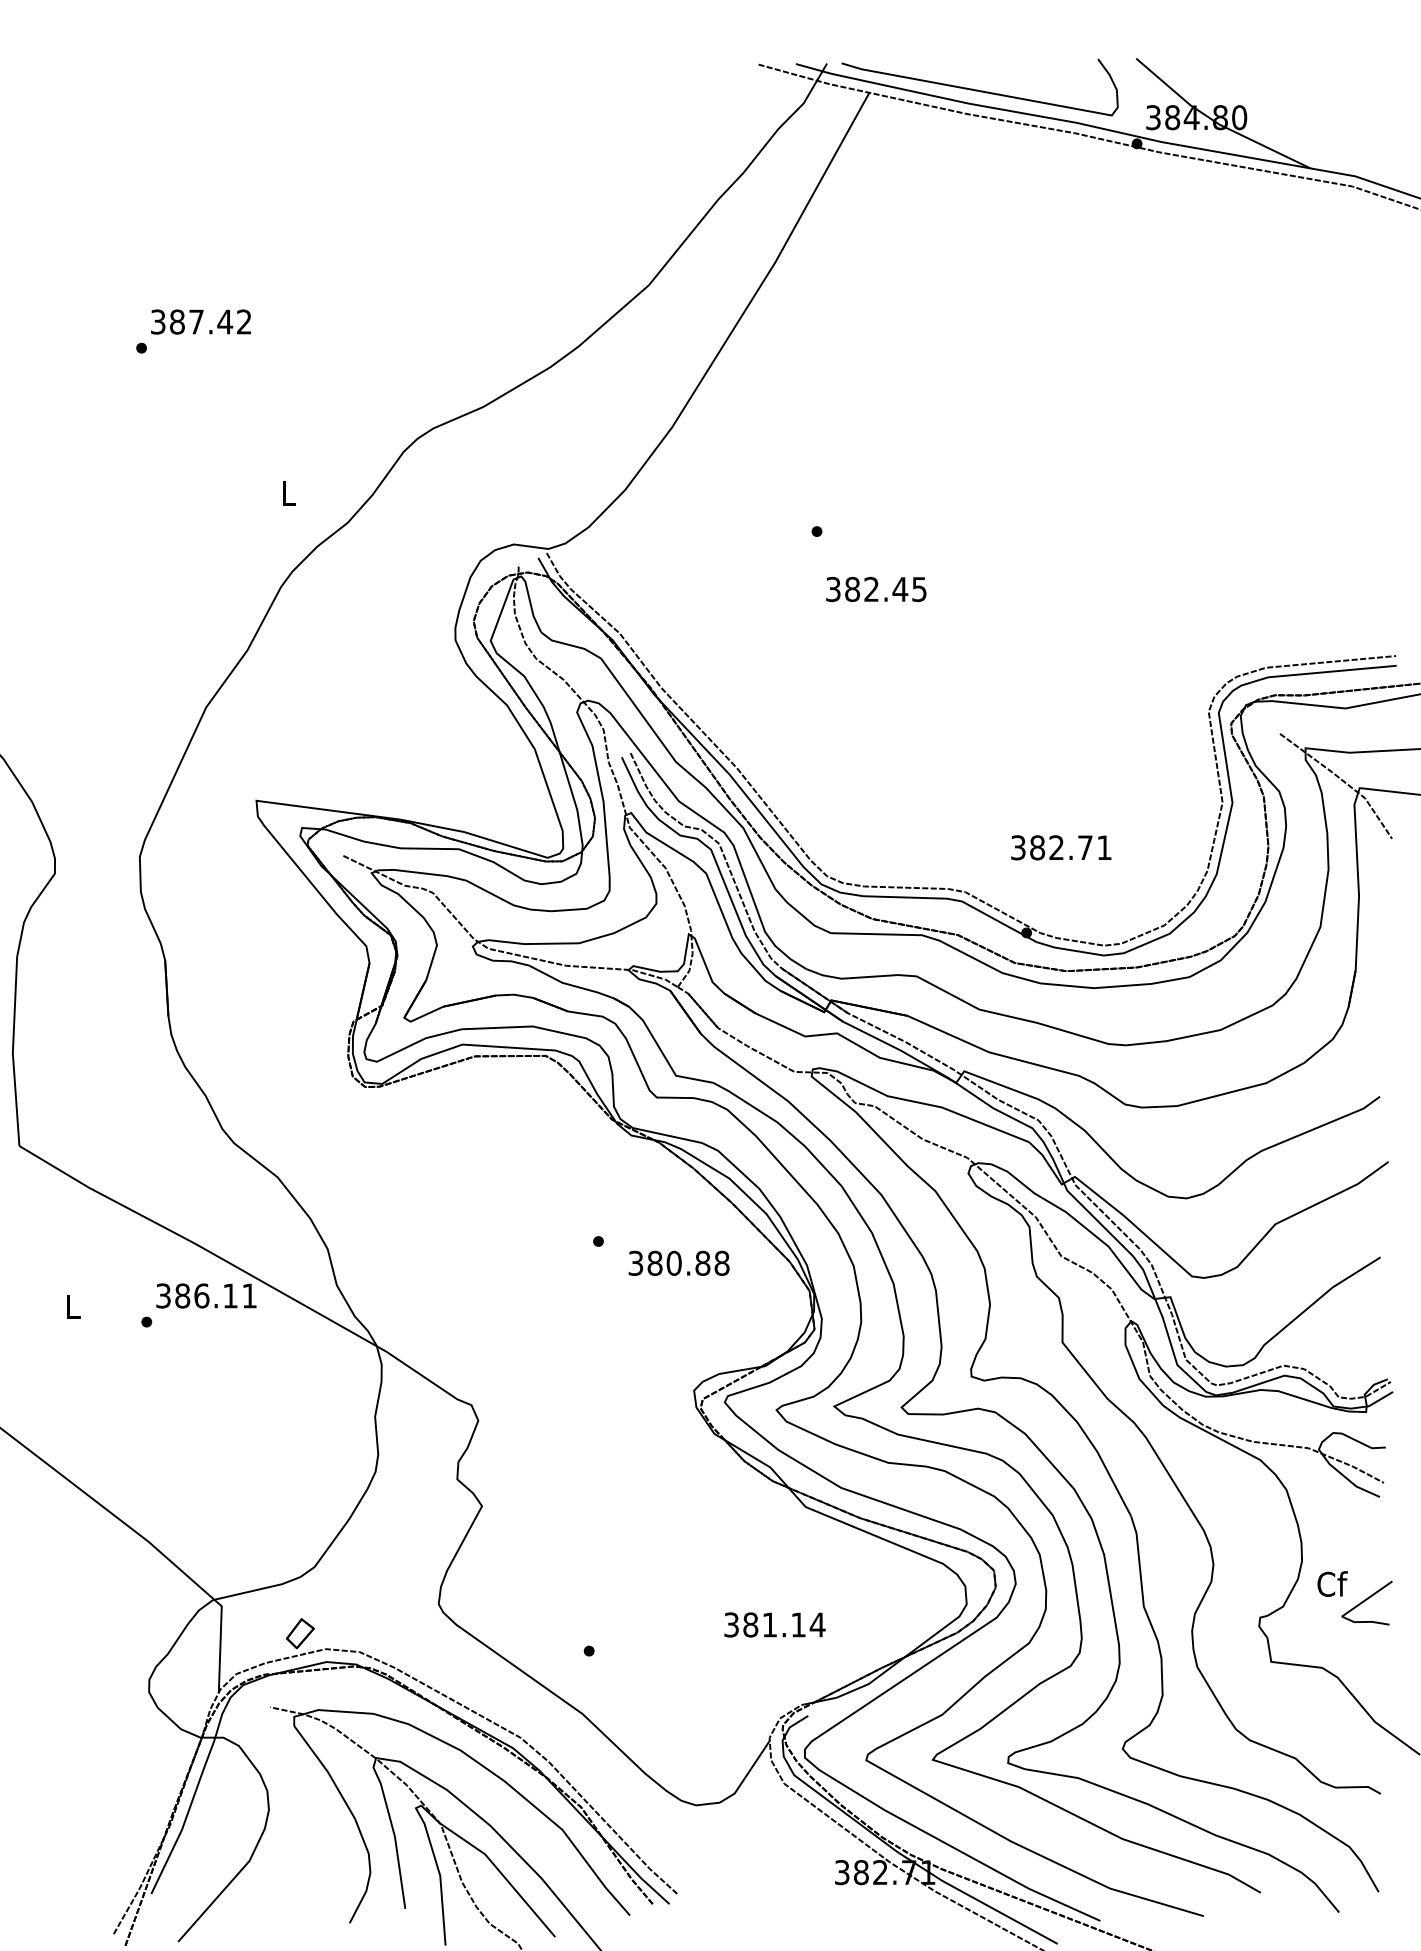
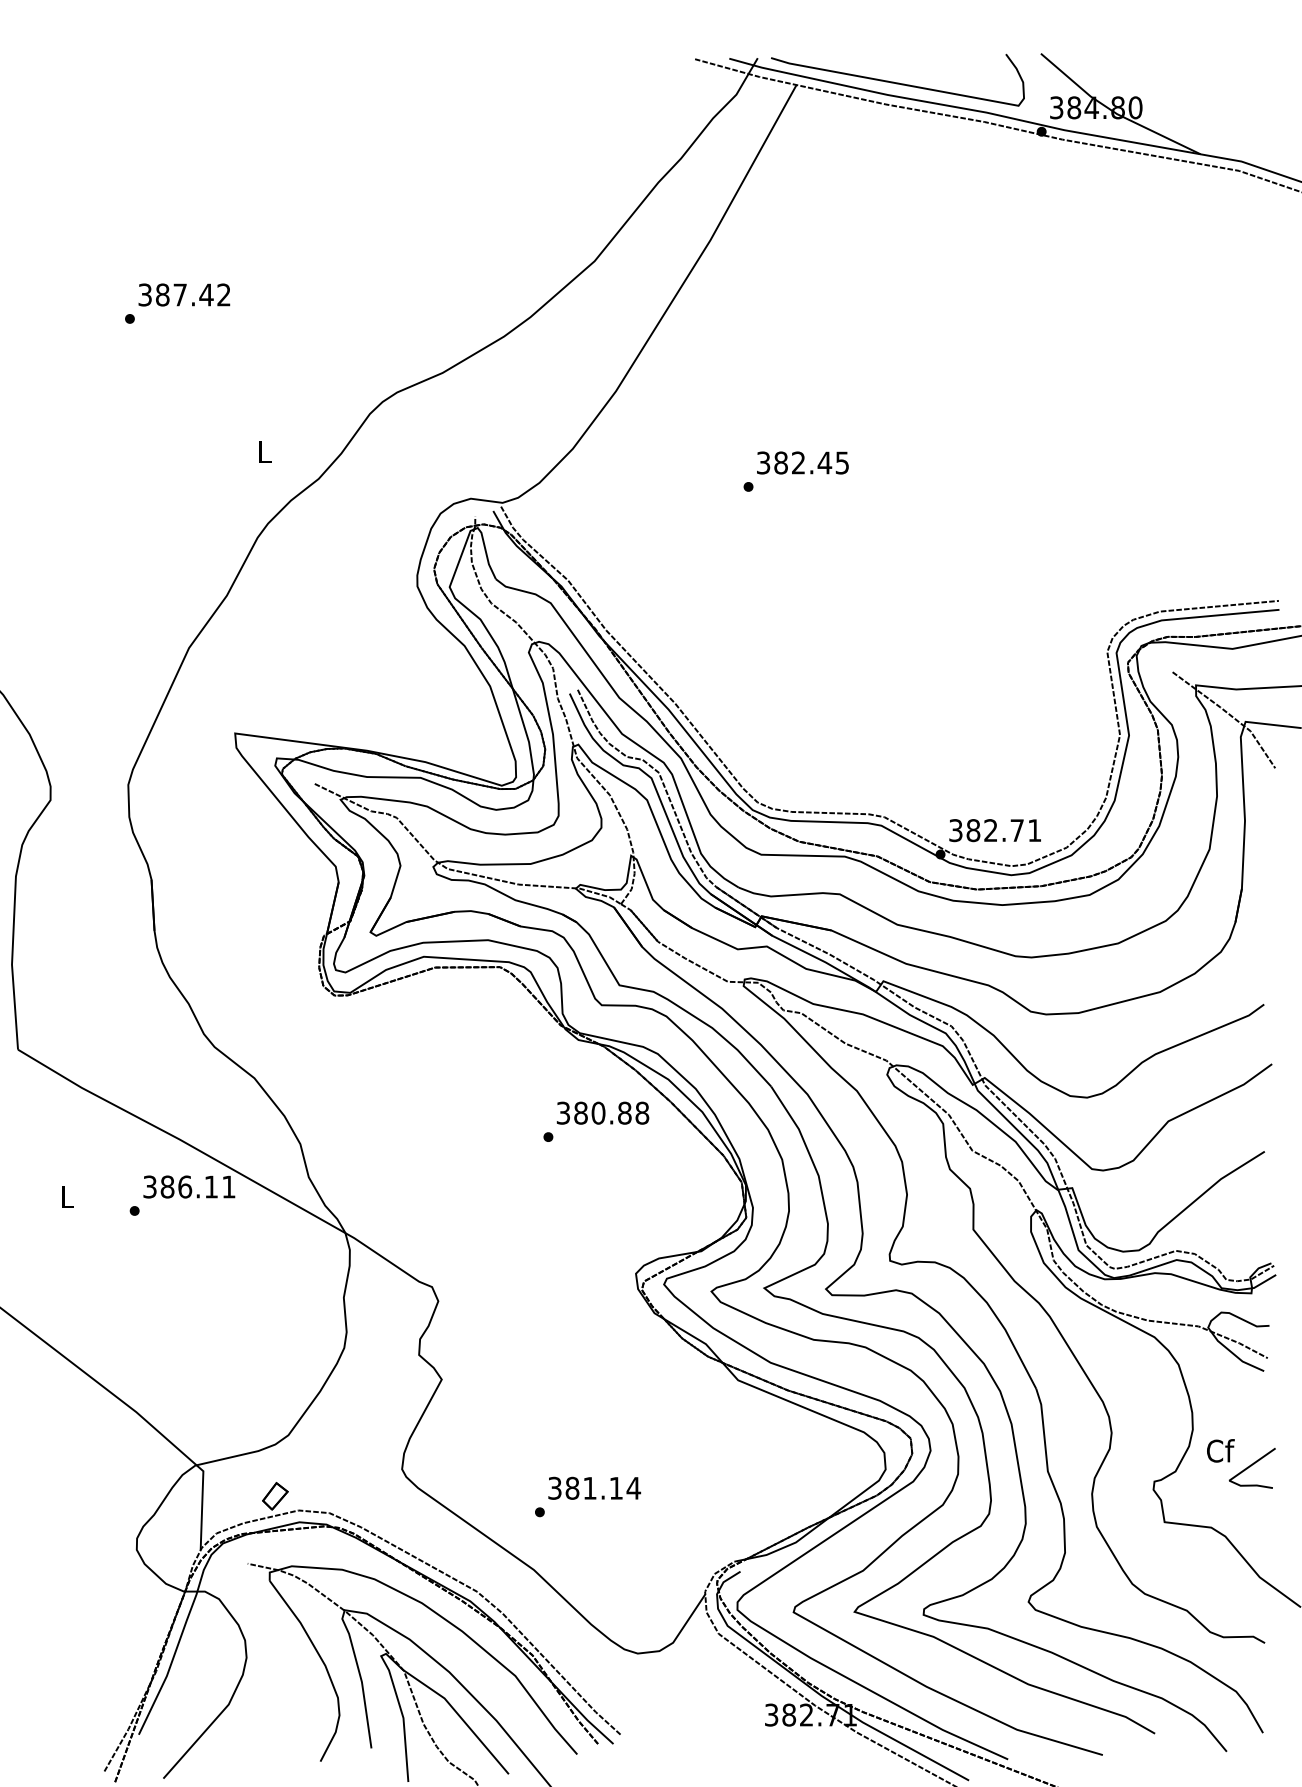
text: (876, 589) -> (803, 463), moved
text: (1061, 847) -> (995, 830), moved
text: (678, 1262) -> (602, 1112), moved
text: (774, 1624) -> (594, 1487), moved

